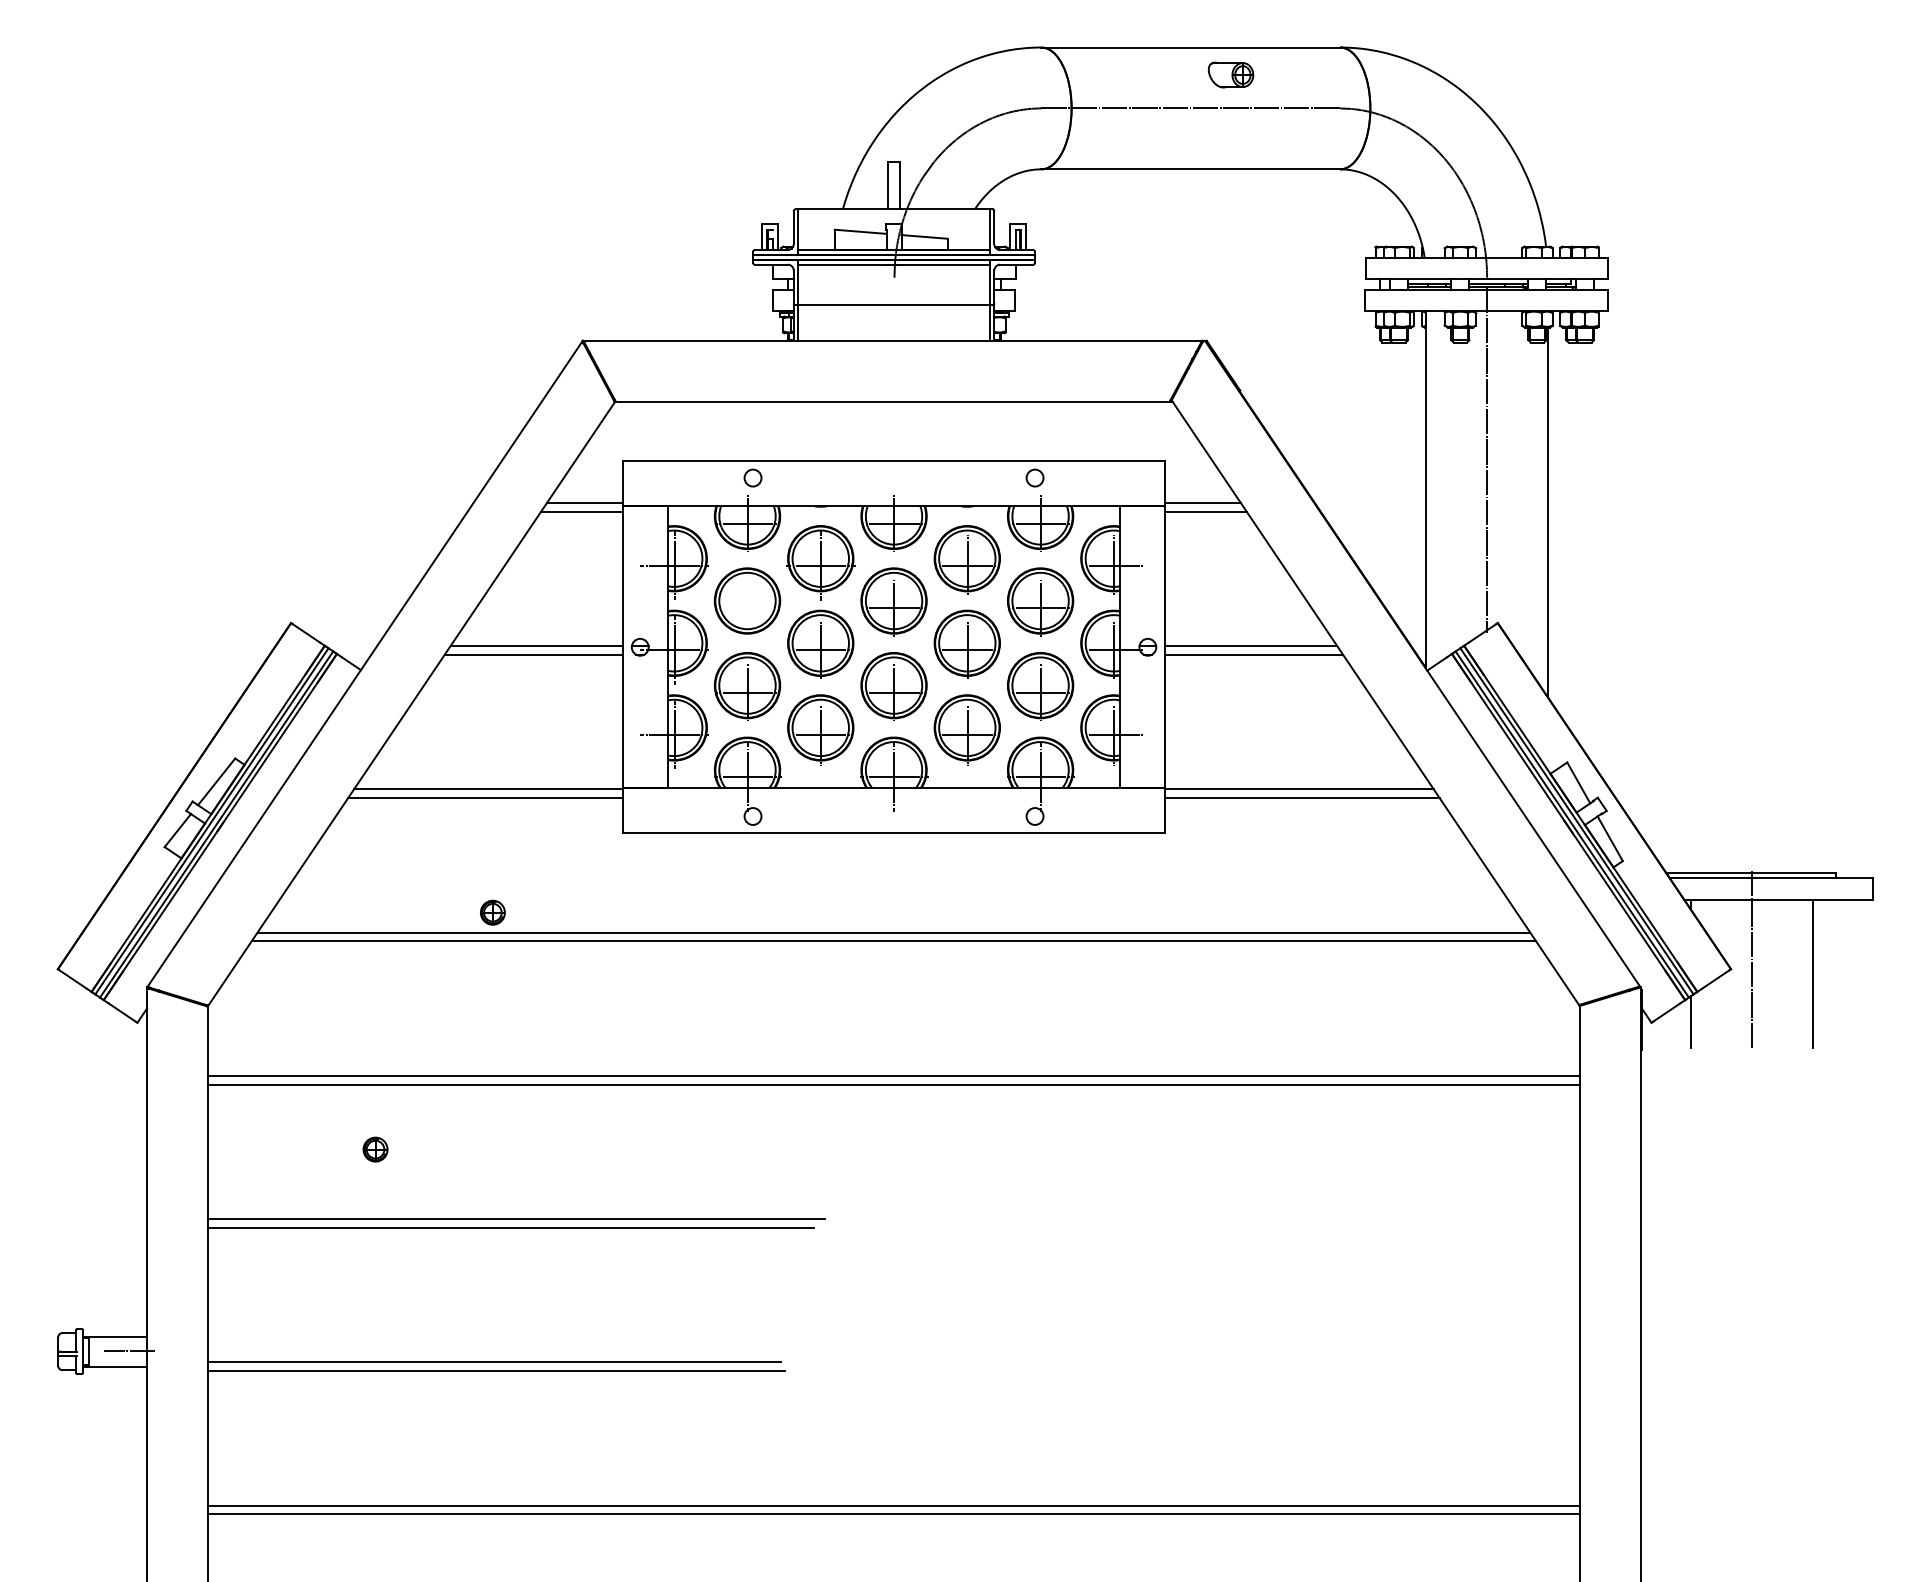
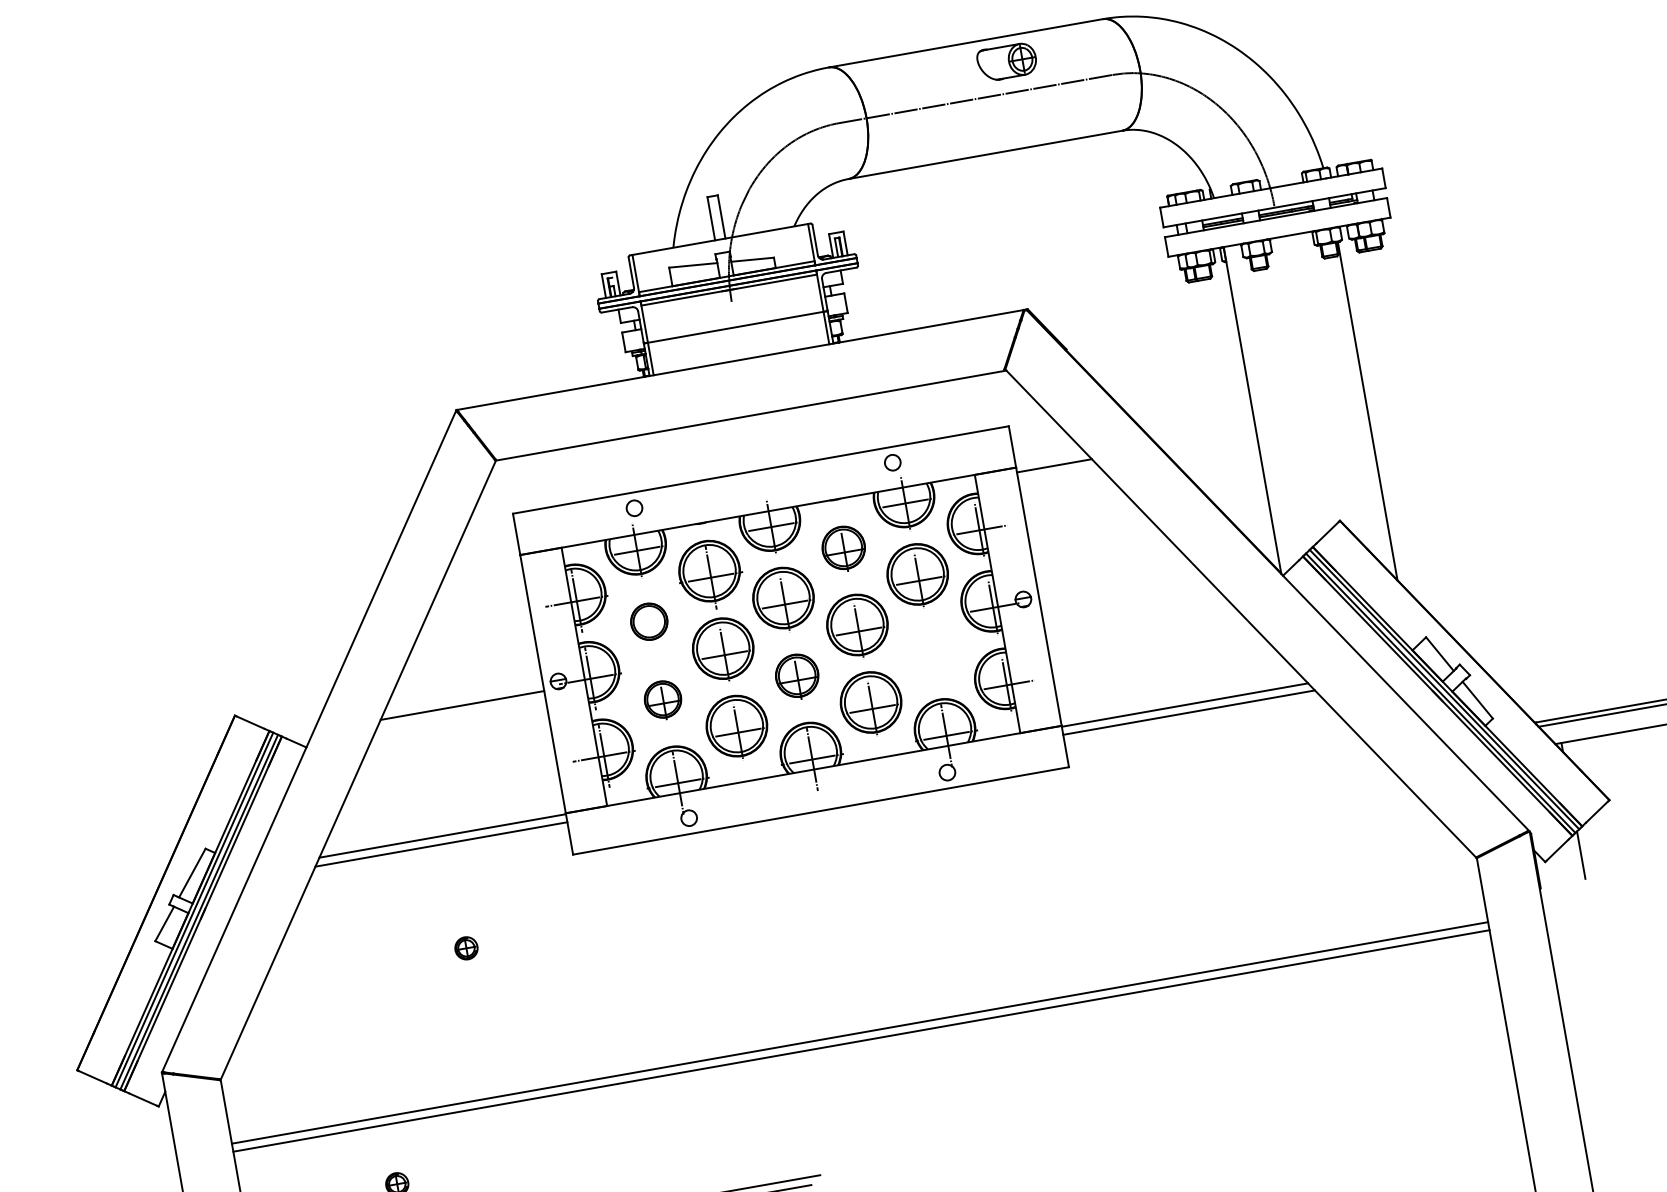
part: (1230, 74) -> (1006, 61), size x1.4
line: (1486, 459) -> (1303, 372), removed
line: (585, 502) -> (485, 557), removed
line: (1202, 502) -> (1050, 458), removed
line: (582, 511) -> (483, 566), removed
part: (966, 559) -> (843, 548), size x0.7
part: (747, 600) -> (649, 621), size x0.6
line: (536, 646) -> (463, 697), removed
line: (1250, 646) -> (1117, 582), removed
line: (1253, 654) -> (1121, 589), removed
part: (747, 686) -> (663, 700), size x0.6
part: (893, 686) -> (796, 676), size x0.7
part: (1040, 686) -> (931, 652), removed
line: (893, 932) -> (836, 901), removed
line: (893, 941) -> (837, 909), removed
line: (1751, 960) -> (1626, 788), removed

